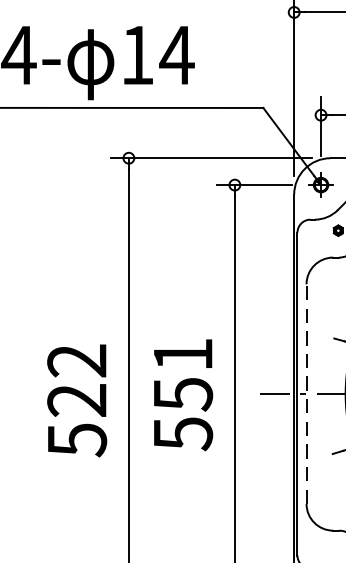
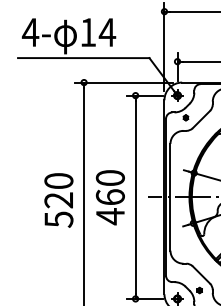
text: (76, 361) -> (58, 181), 522 -> 520
line: (306, 392) -> (170, 196), dashed -> solid
text: (181, 394) -> (109, 197), 551 -> 460

